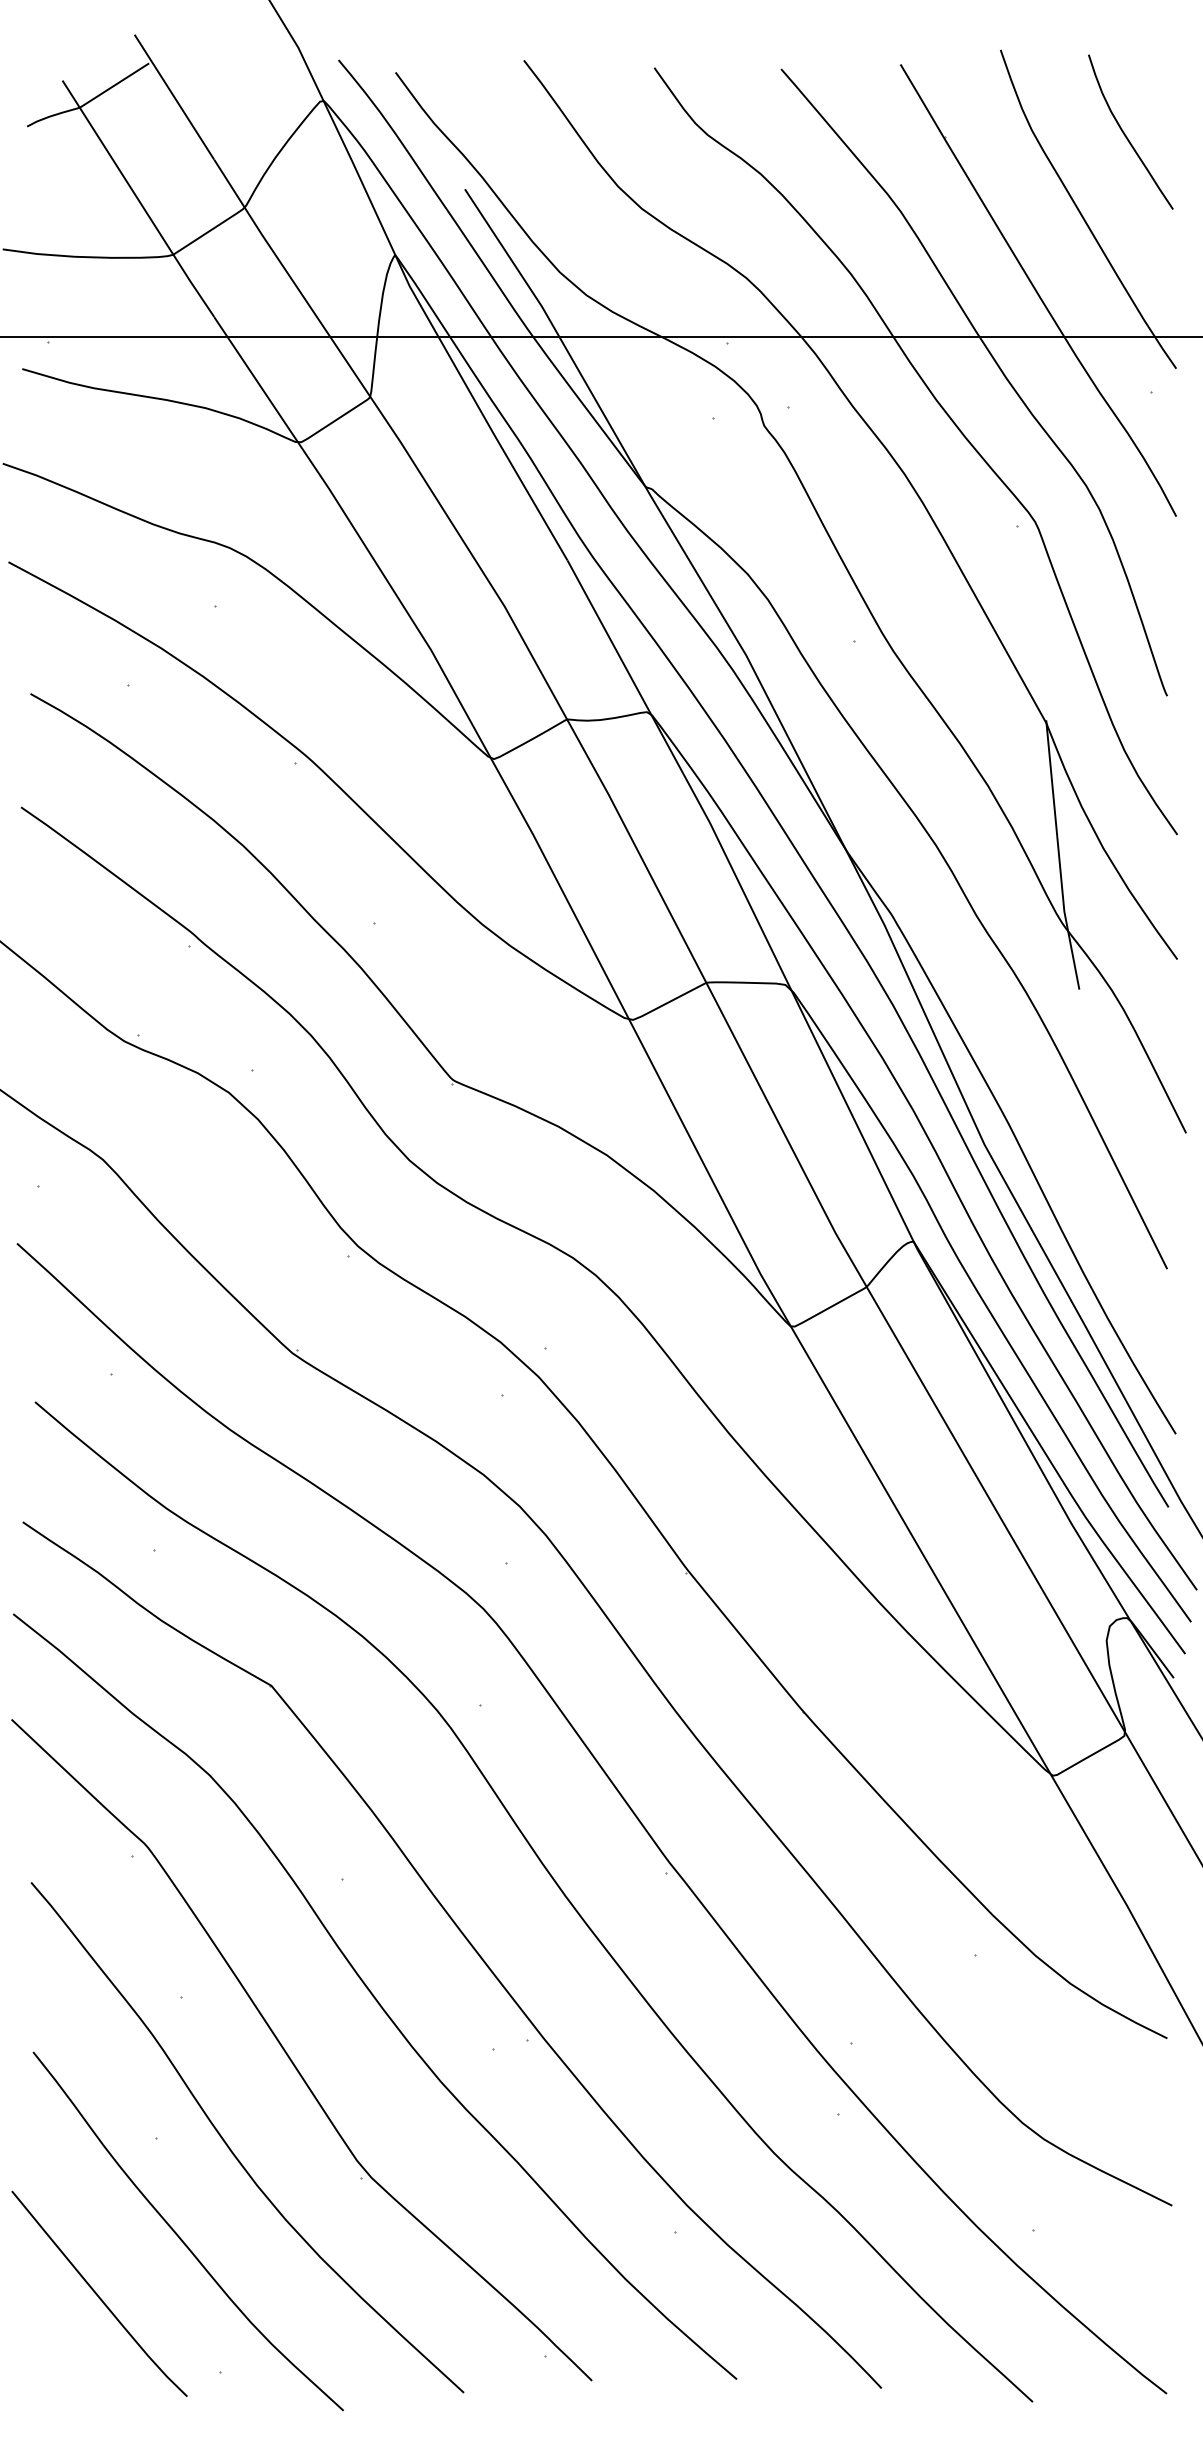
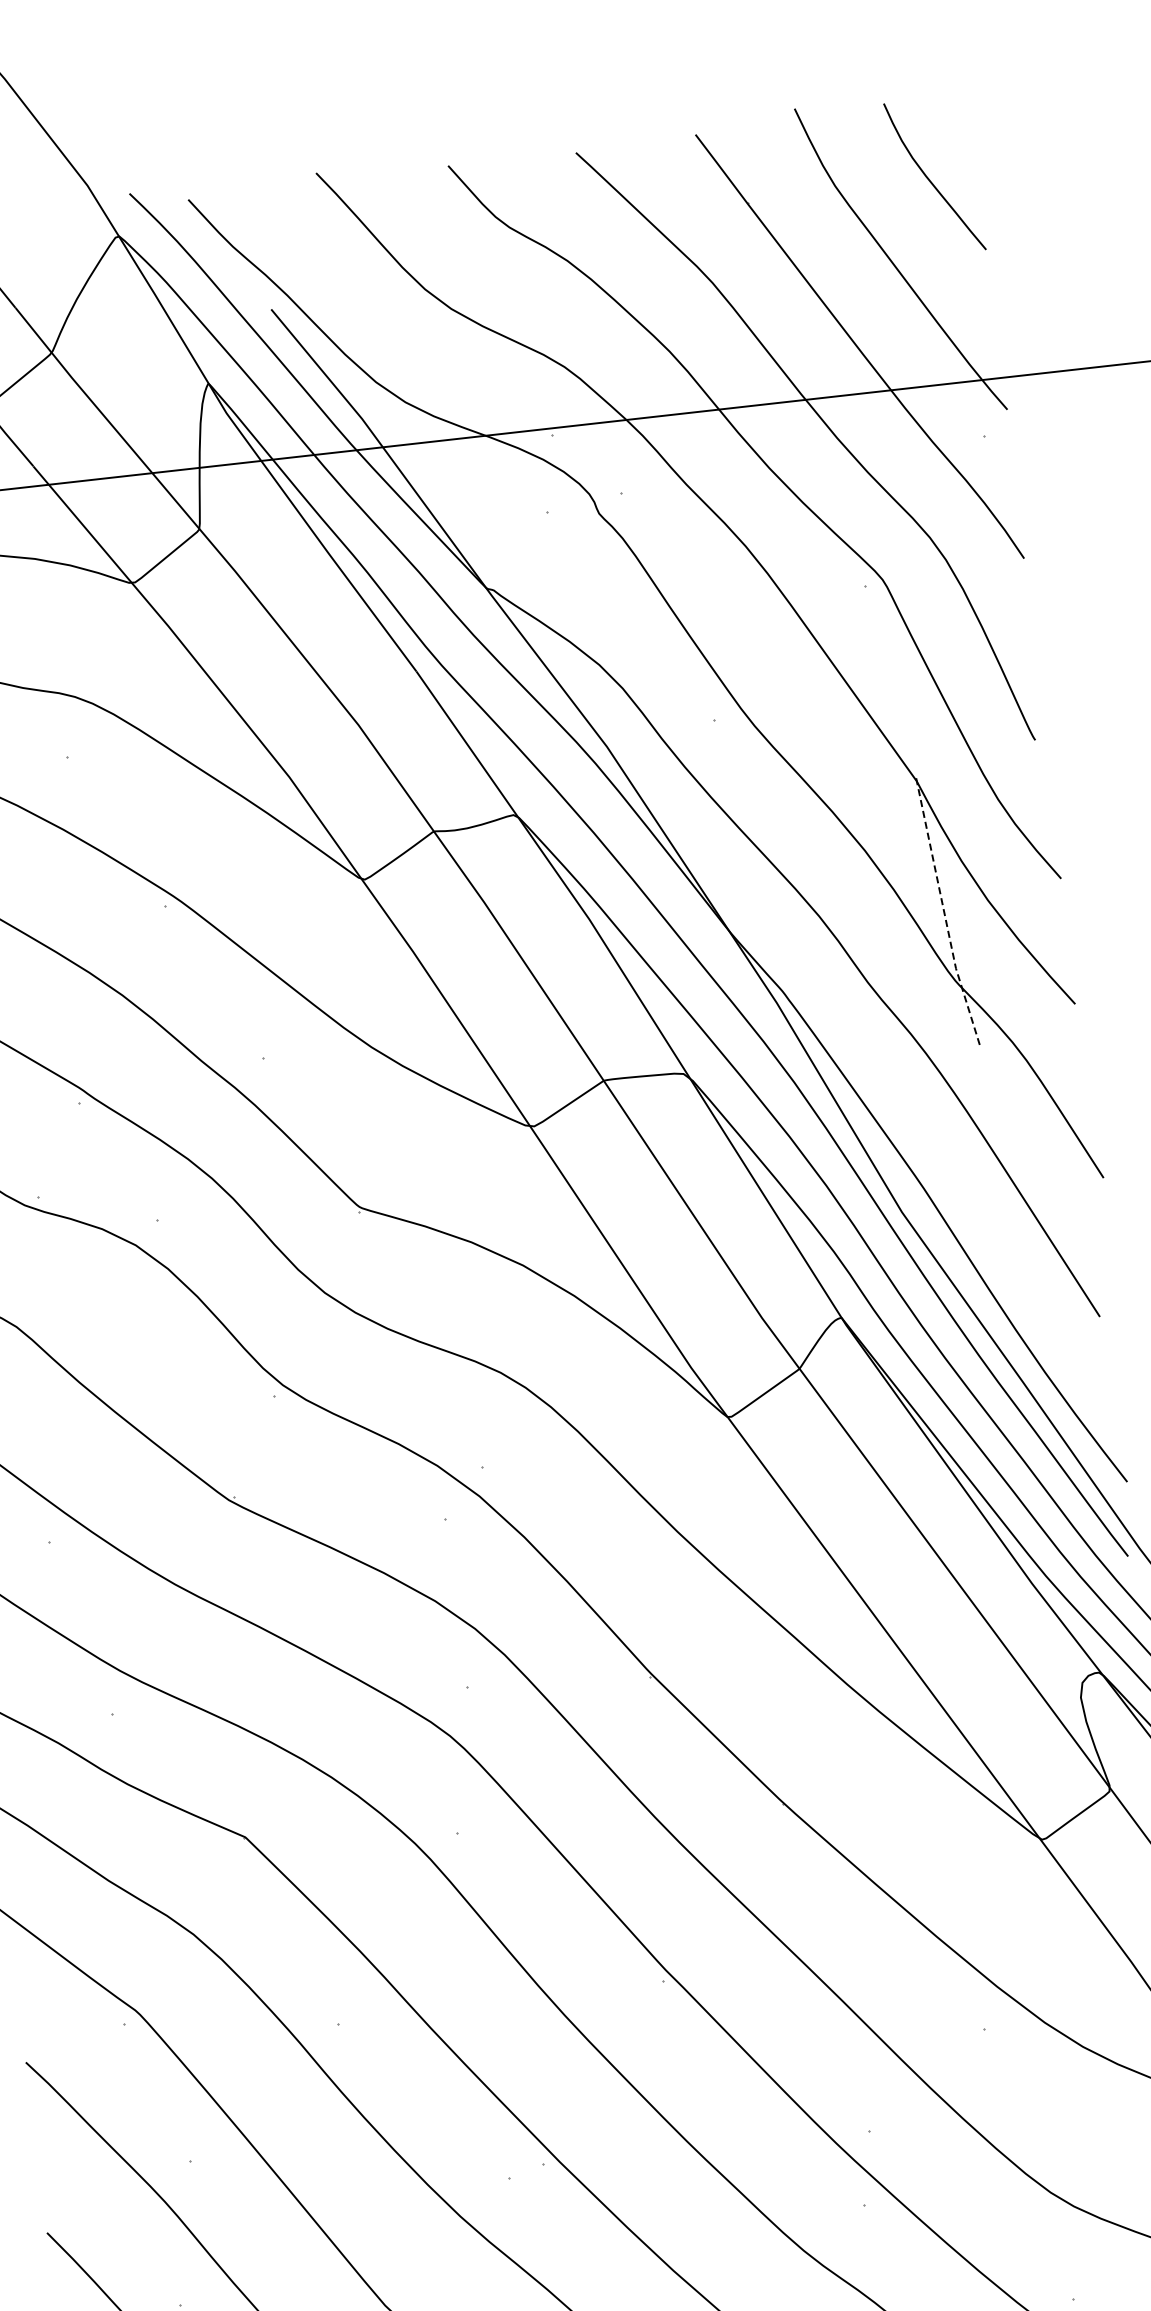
line: (1059, 856) -> (944, 913), solid -> dashed

